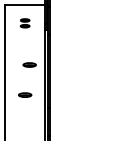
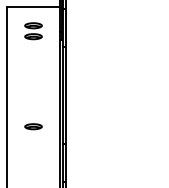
part: (25, 23) -> (33, 31), size x1.43
part: (29, 64) -> (39, 86), removed

